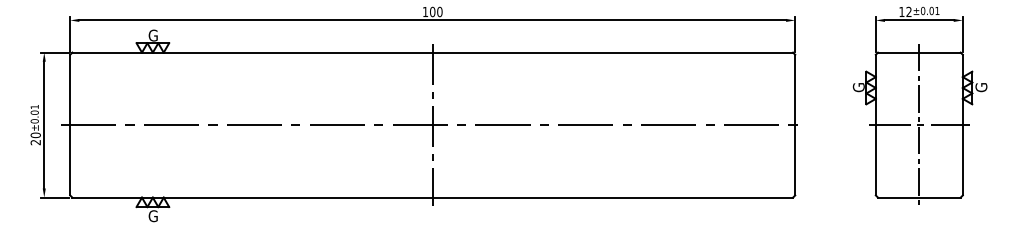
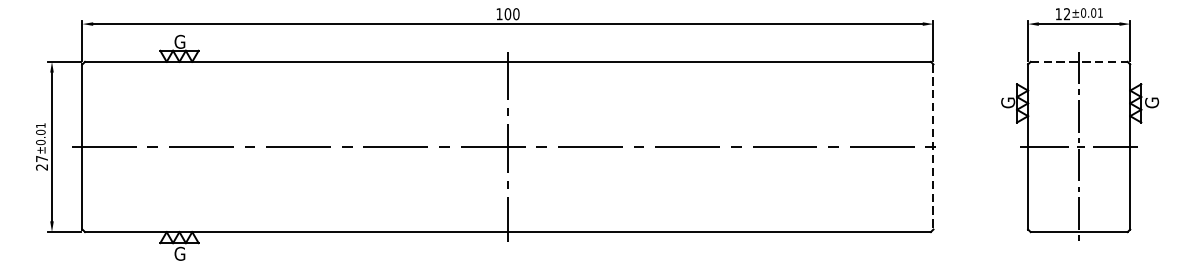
line: (919, 52) -> (1079, 61), solid -> dashed
line: (795, 125) -> (933, 147), solid -> dashed
text: (35, 135) -> (41, 159), 20 -> 27

